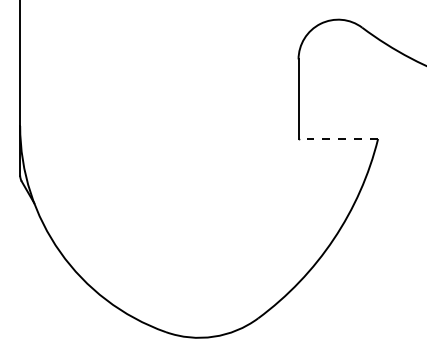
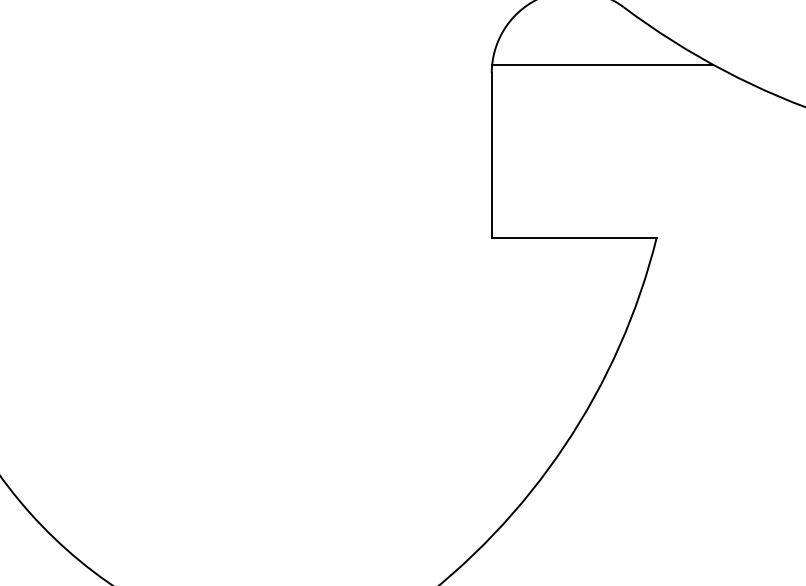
line: (351, 55) -> (601, 64), added
line: (338, 139) -> (574, 239), dashed -> solid

